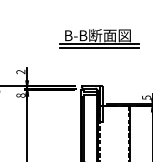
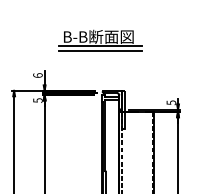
part: (99, 38) -> (100, 40), moved
text: (20, 71) -> (37, 75), 2 -> 6
text: (20, 95) -> (37, 100), 8 -> 5

